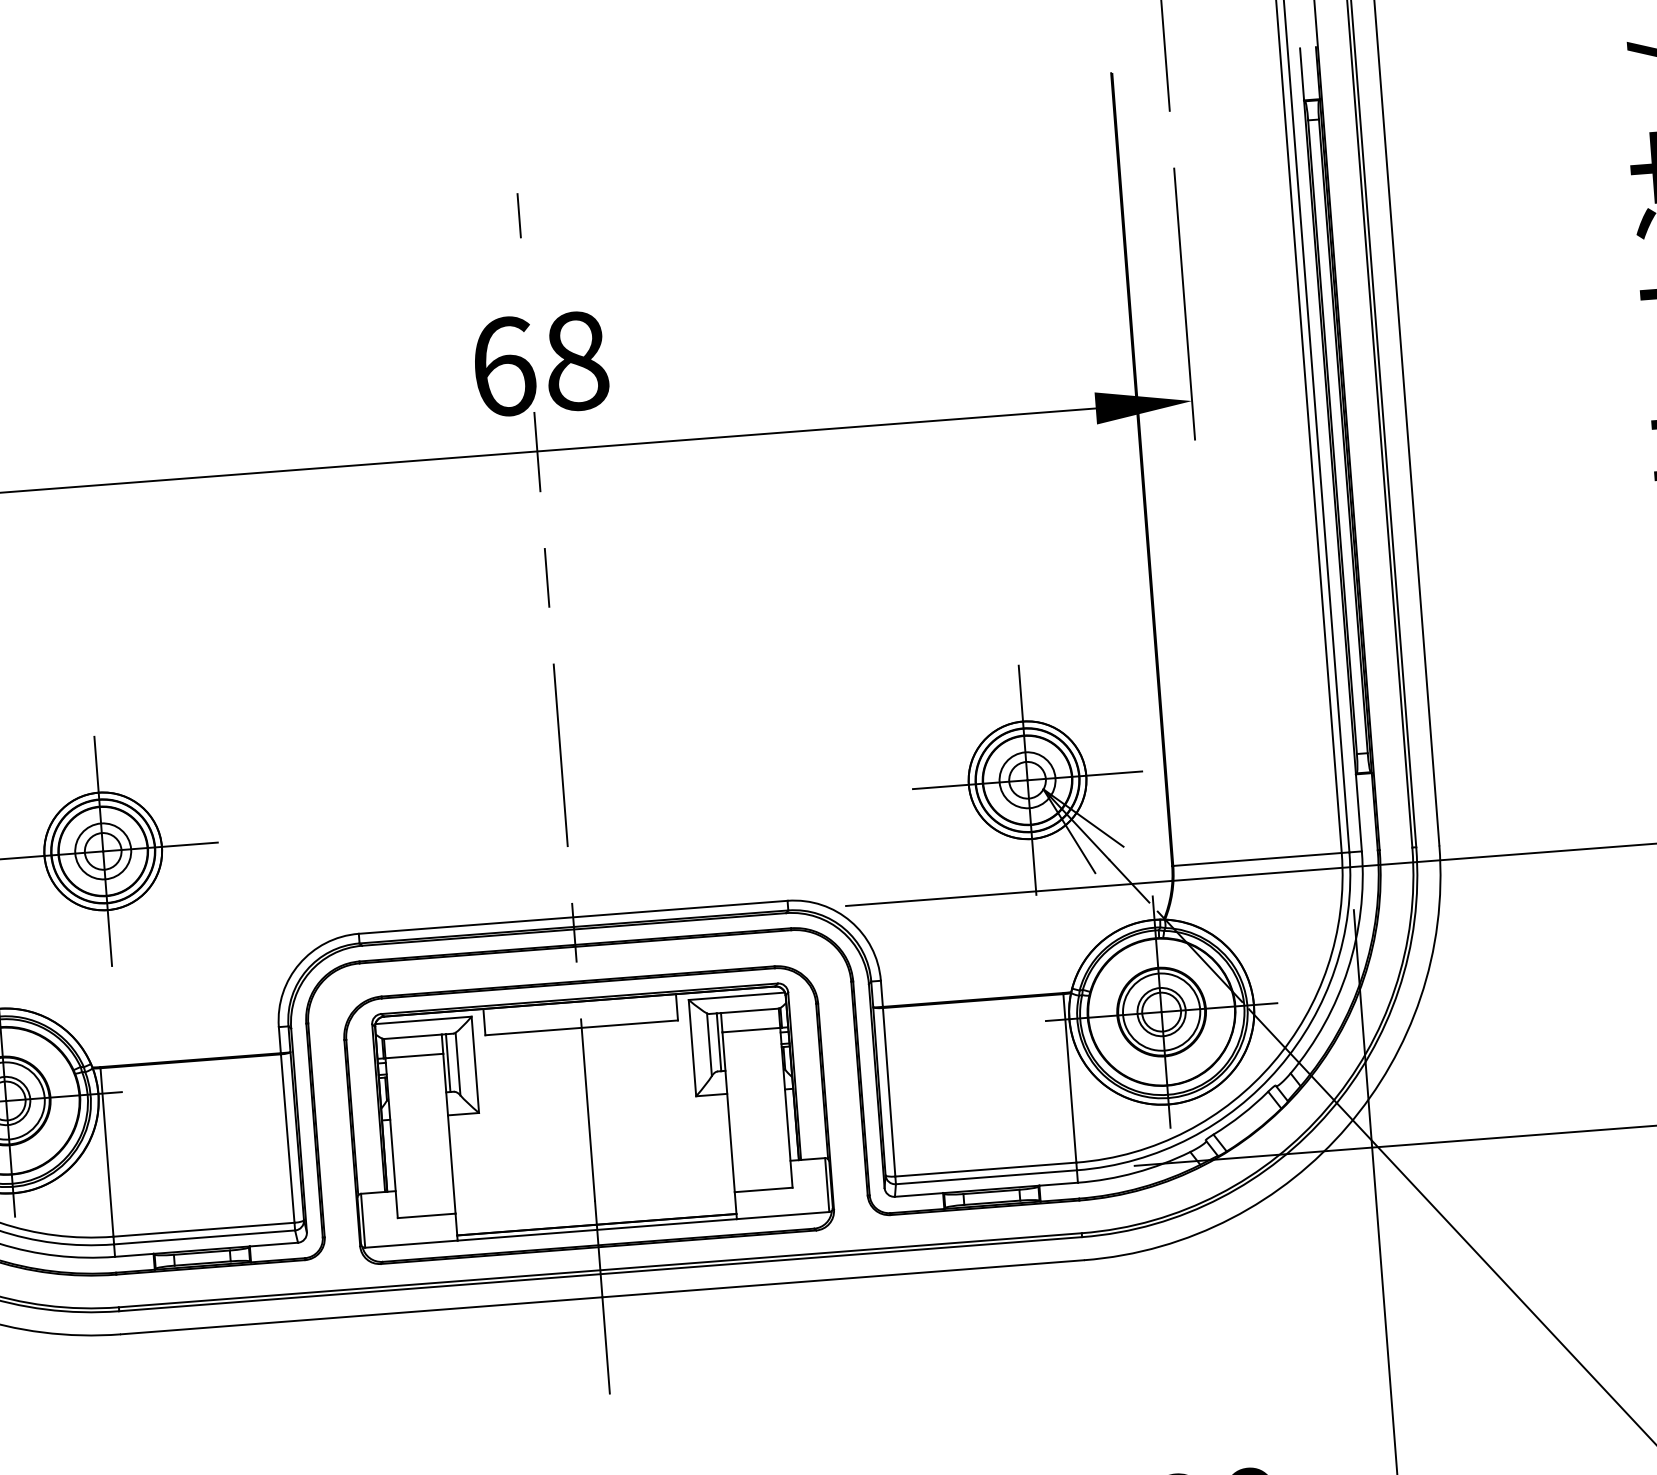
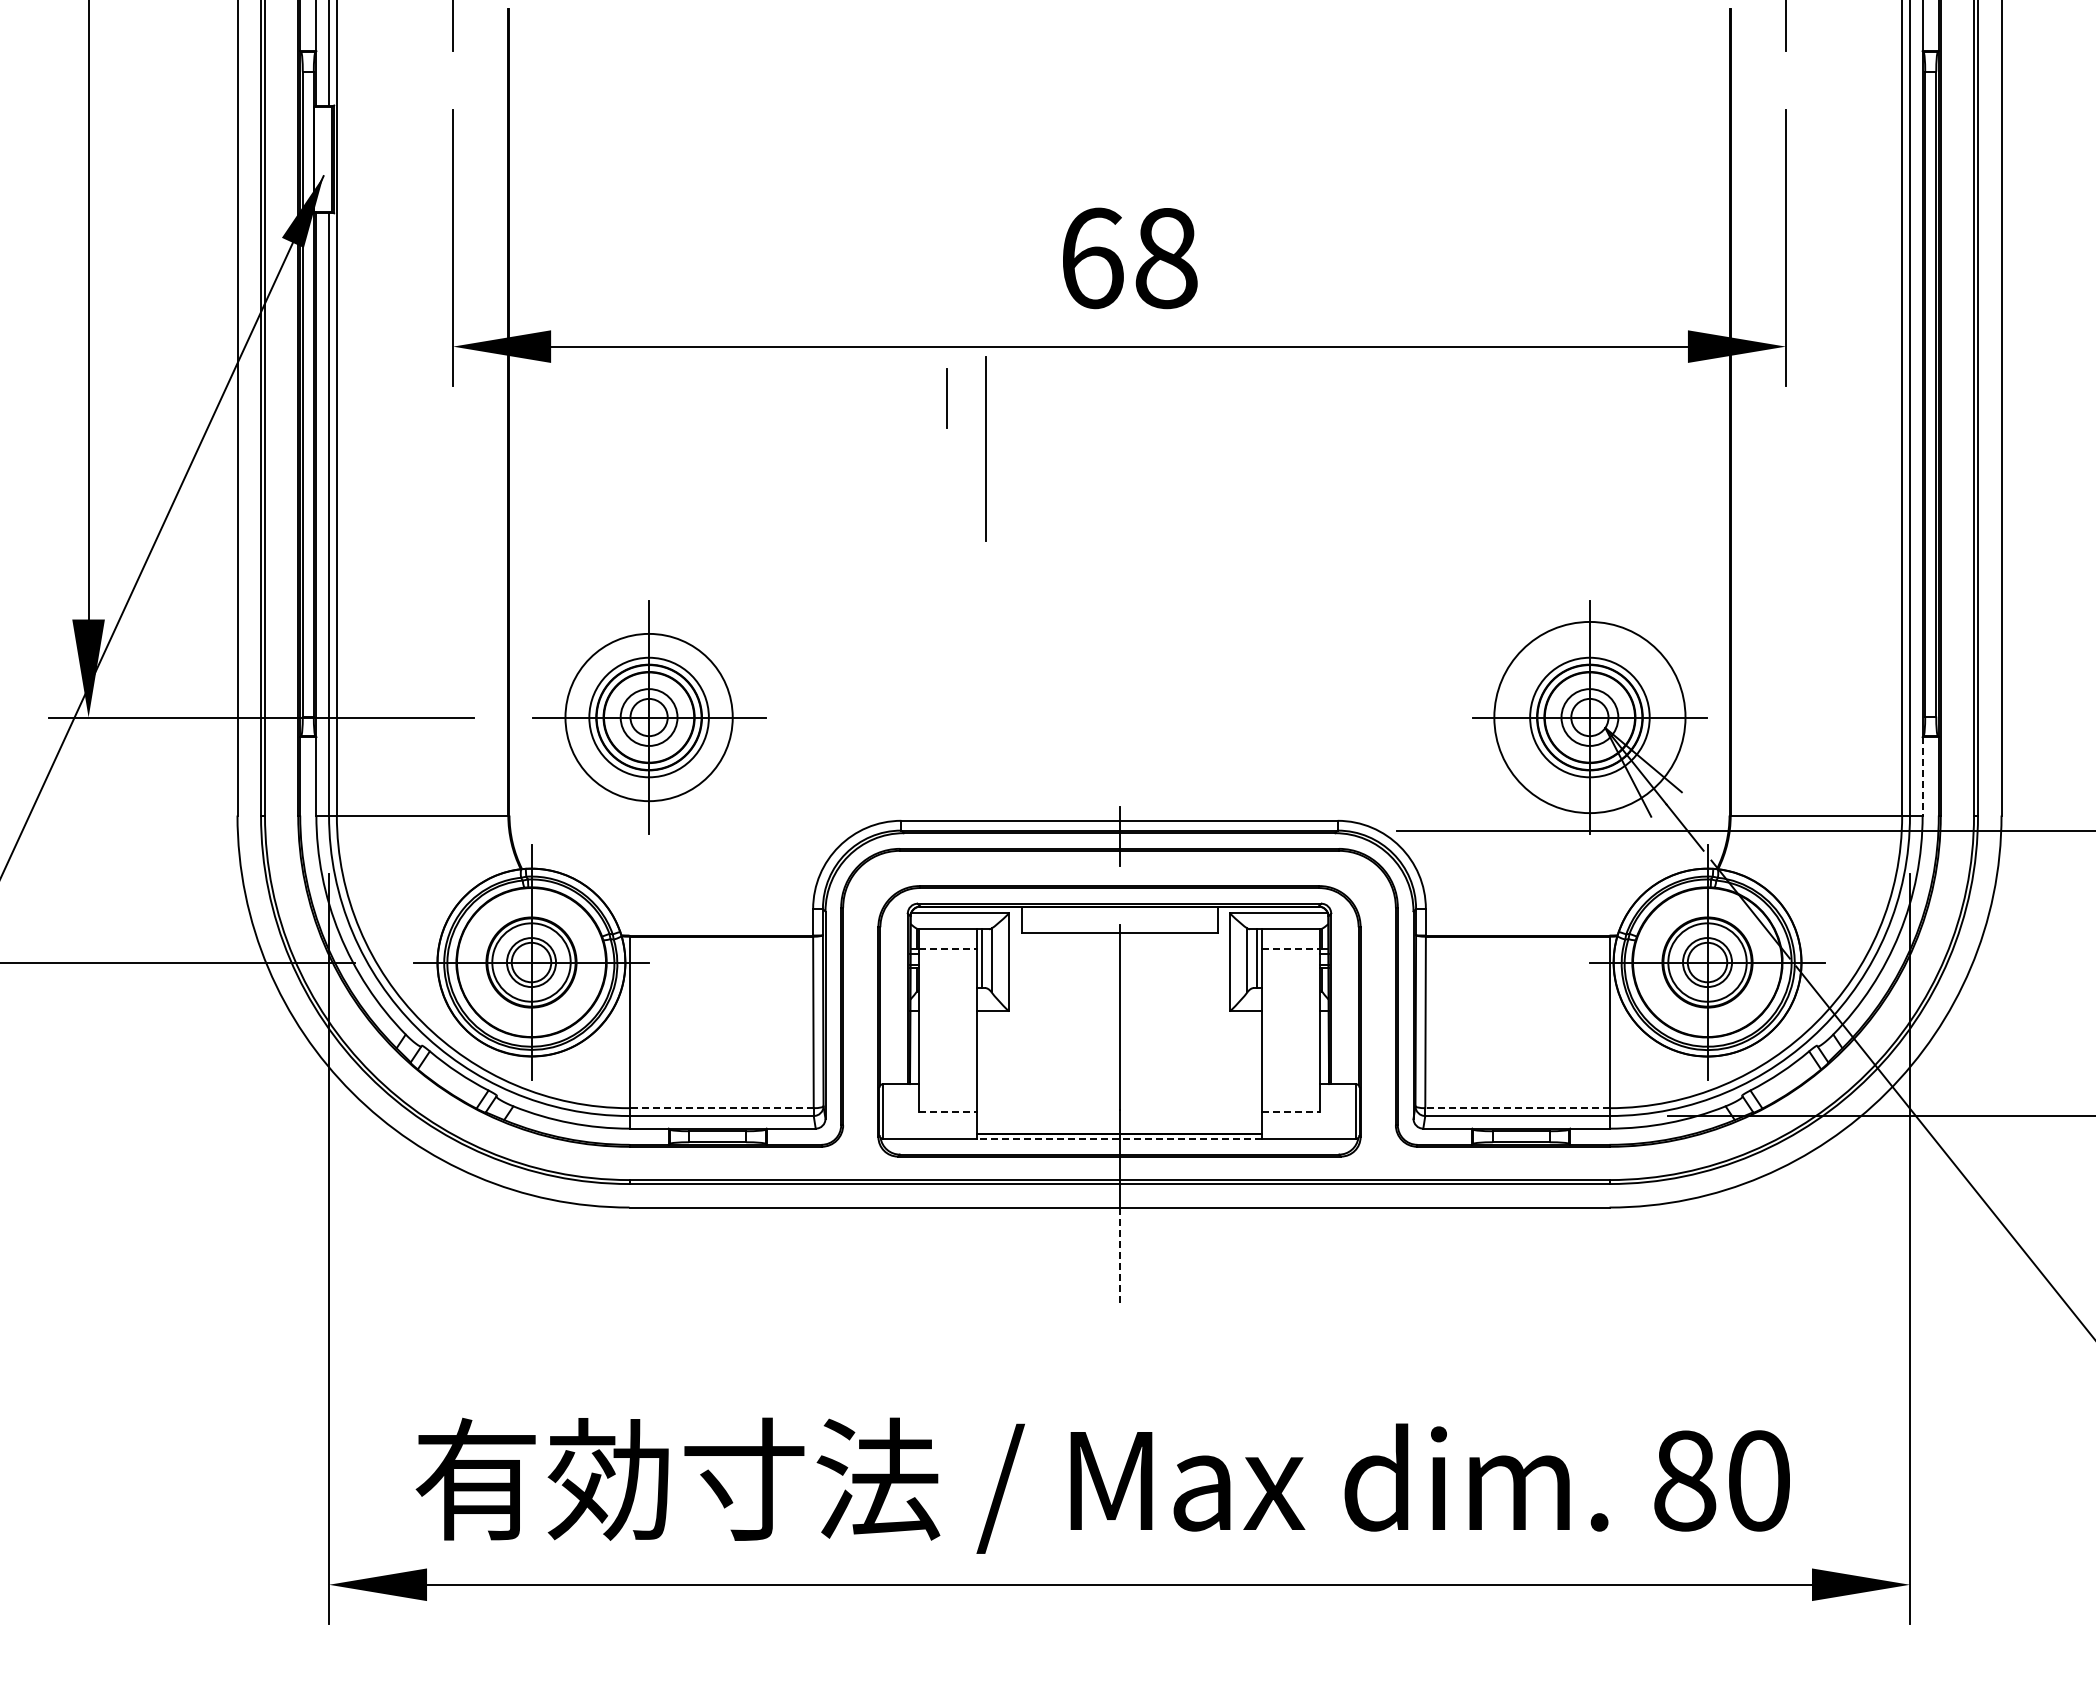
line: (519, 215) -> (1119, 106), removed
line: (537, 452) -> (1119, 347), removed
line: (547, 578) -> (946, 398), moved
line: (560, 754) -> (985, 448), moved
circle: (1027, 780) -> (1589, 717), size x1.6
line: (1358, 813) -> (1922, 776), solid -> dashed
circle: (102, 851) -> (648, 717), size x1.4
line: (751, 1029) -> (1291, 948), solid -> dashed
line: (414, 1055) -> (948, 948), solid -> dashed
line: (984, 1169) -> (1516, 1108), solid -> dashed
line: (764, 1189) -> (1291, 1111), solid -> dashed
line: (427, 1215) -> (948, 1111), solid -> dashed
line: (597, 1229) -> (1119, 1138), solid -> dashed
line: (203, 1230) -> (721, 1108), solid -> dashed
line: (606, 1346) -> (1119, 1257), solid -> dashed

